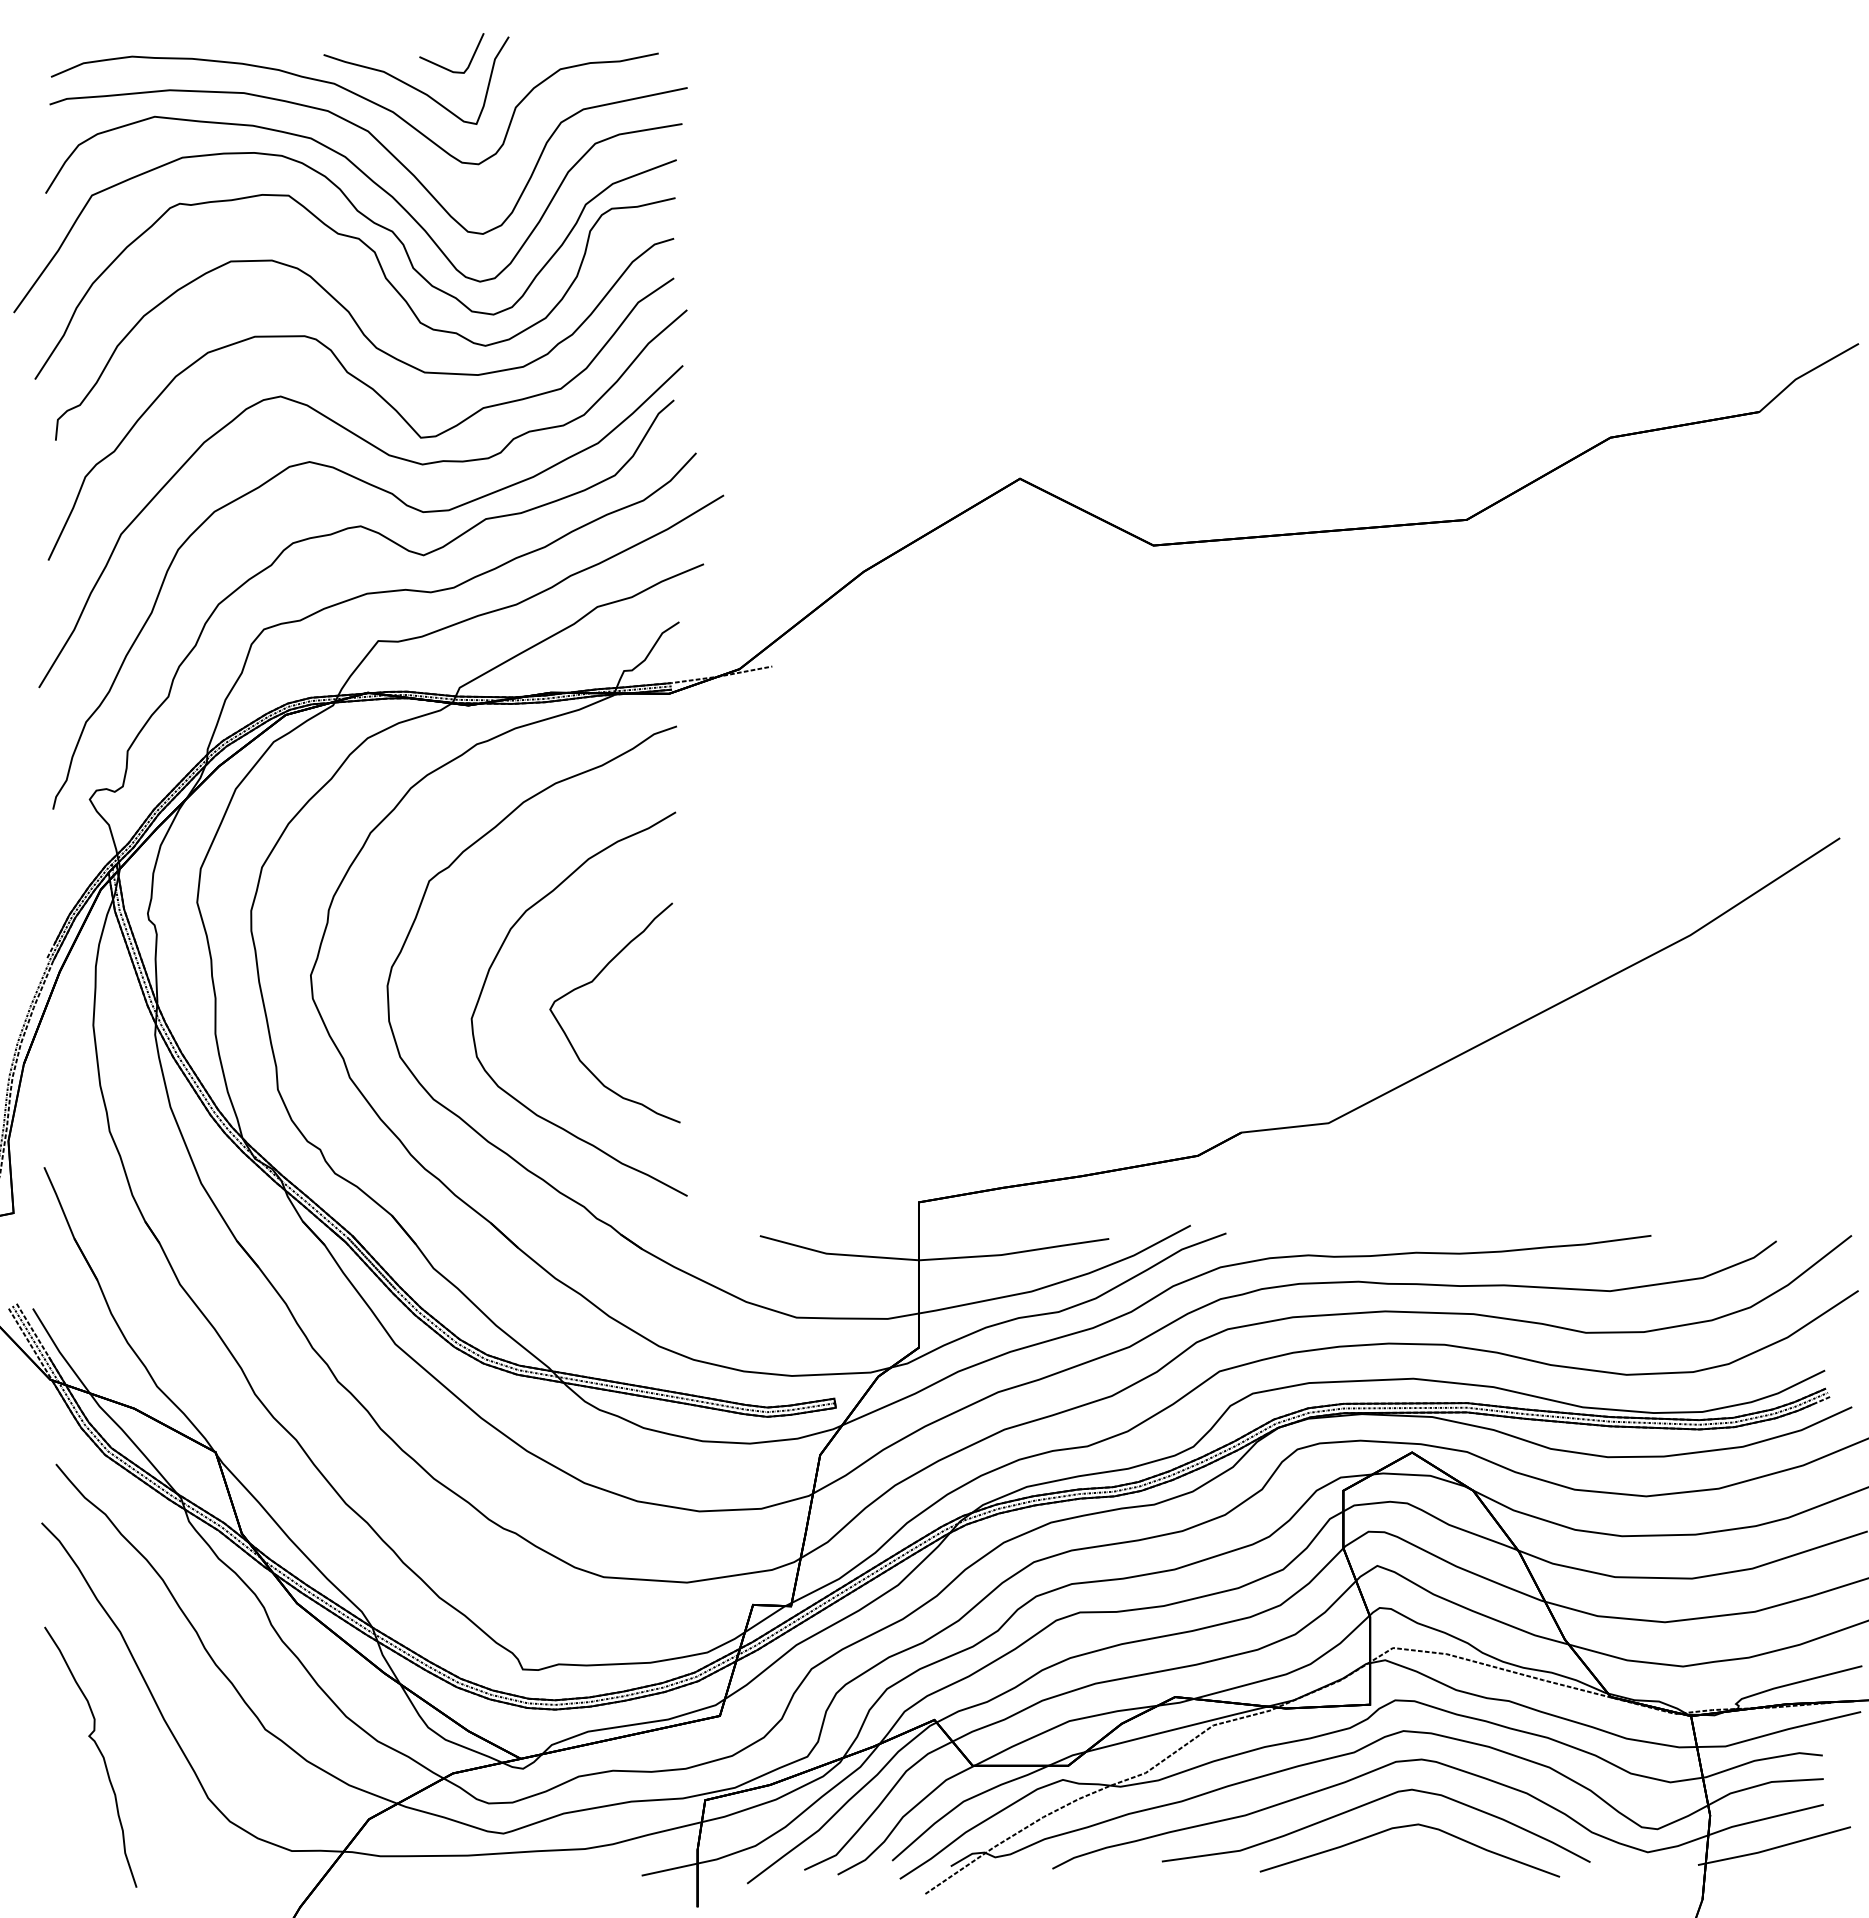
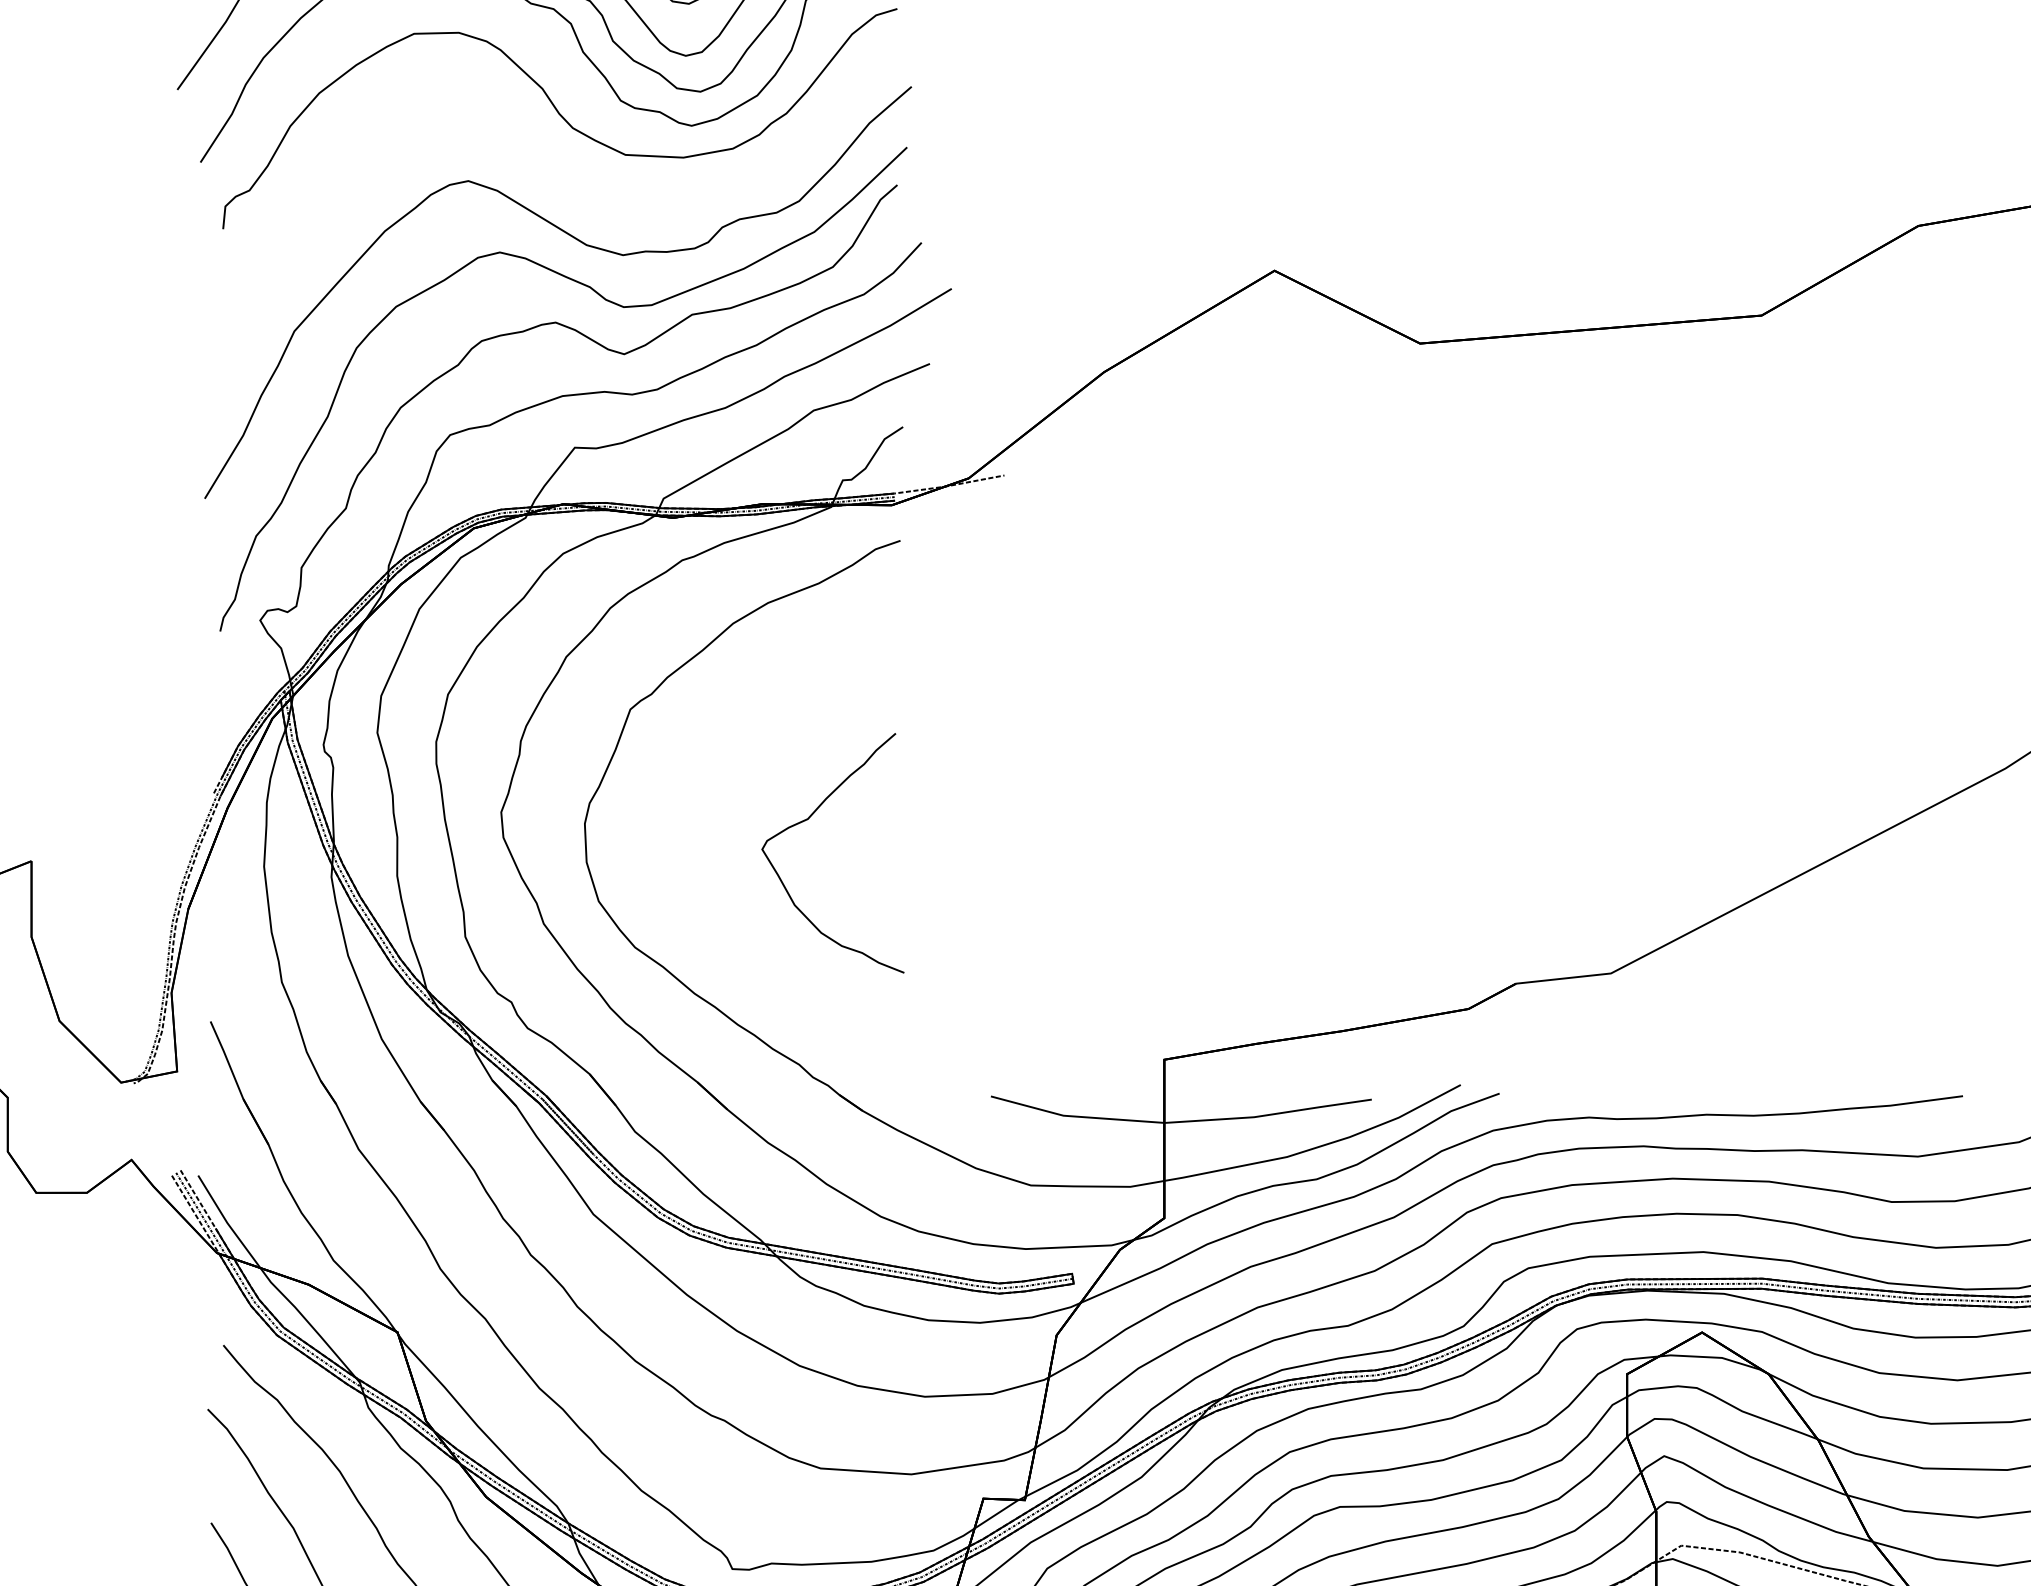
part: (380, 397) -> (577, 182), removed
curve: (495, 960) -> (702, 796), removed

